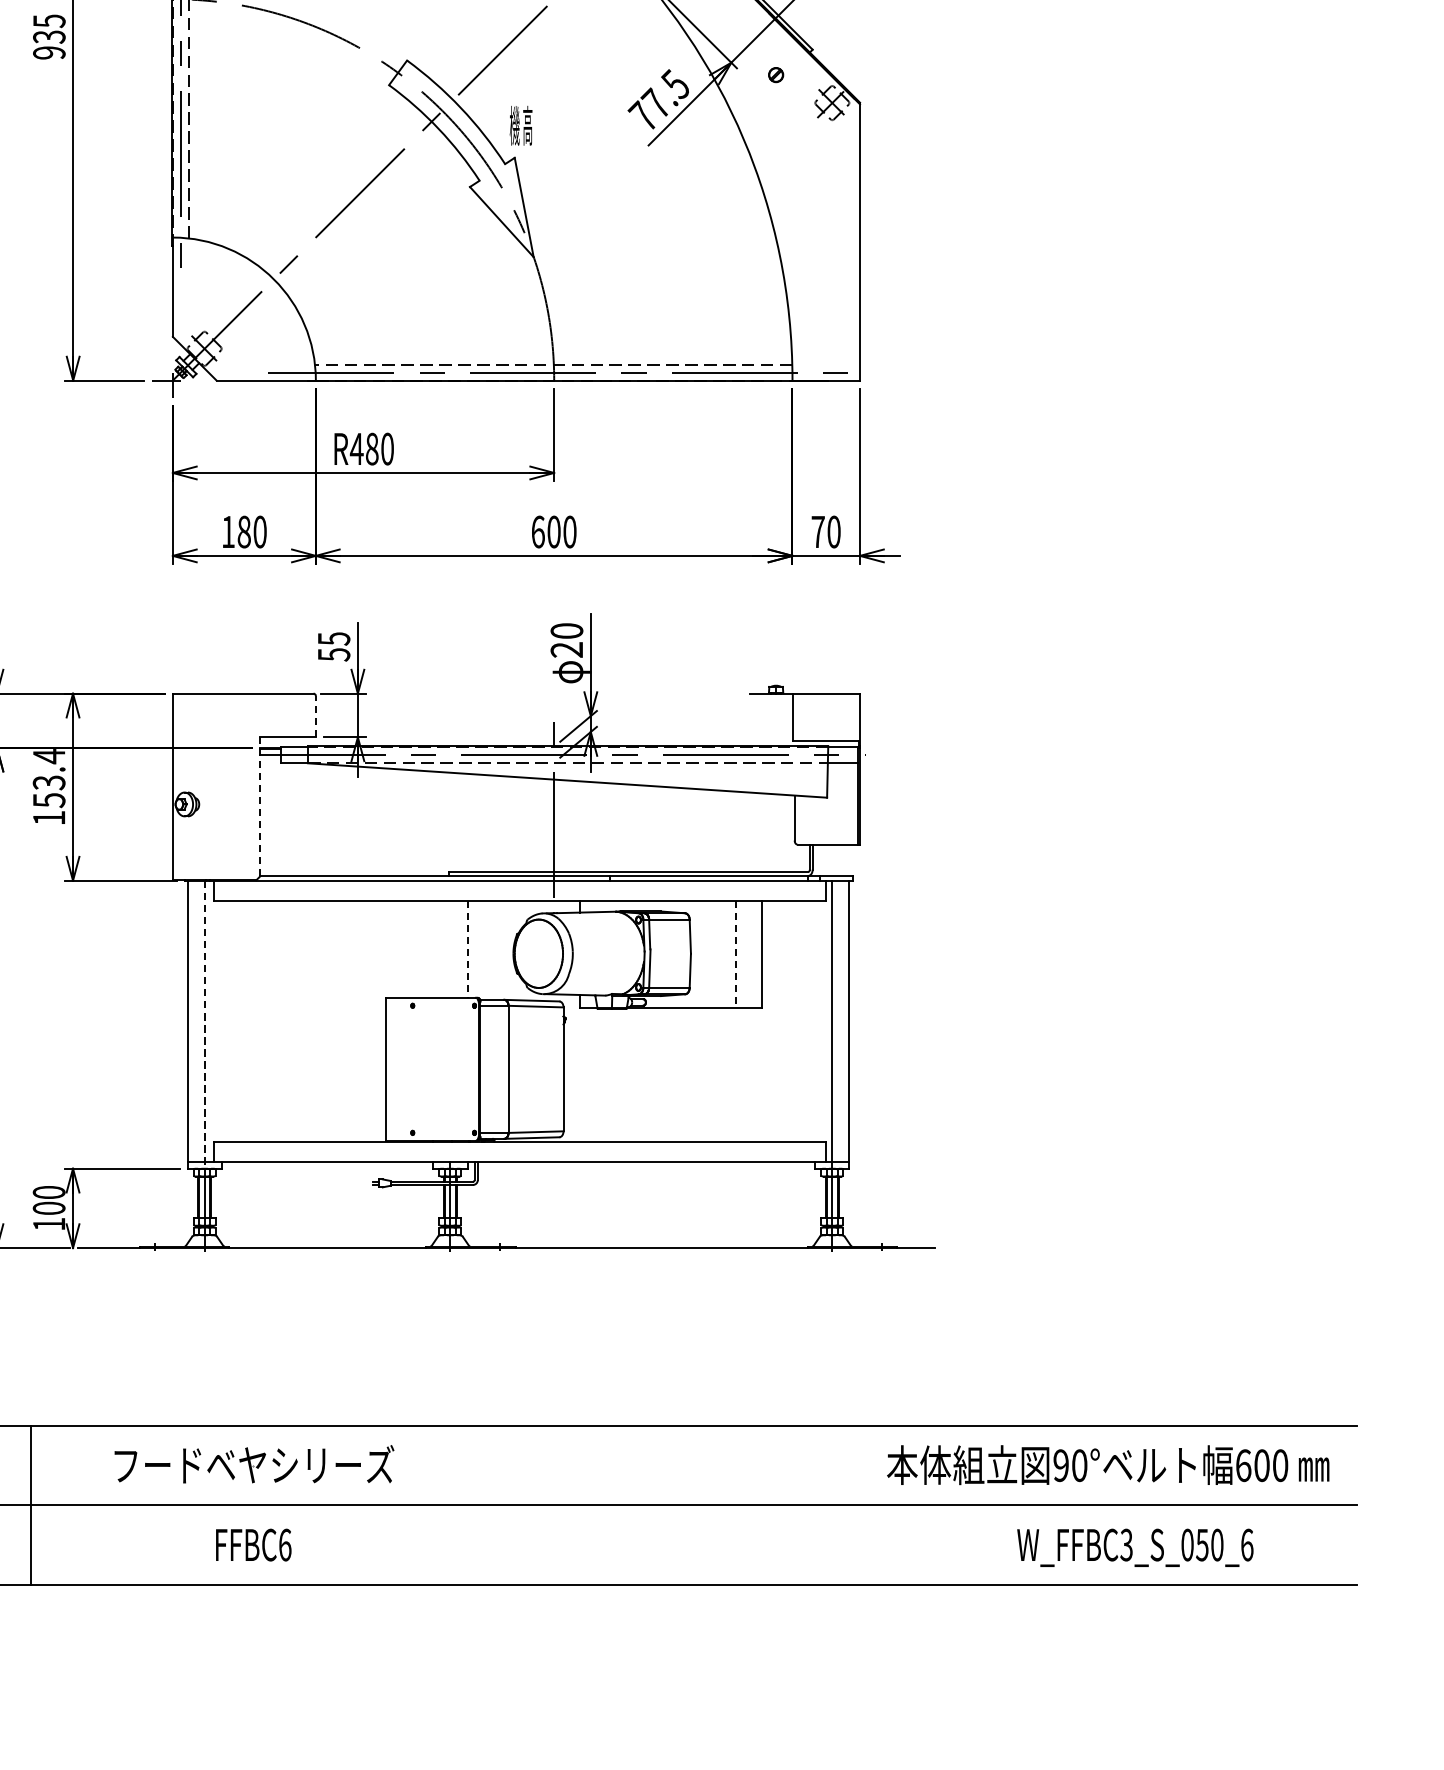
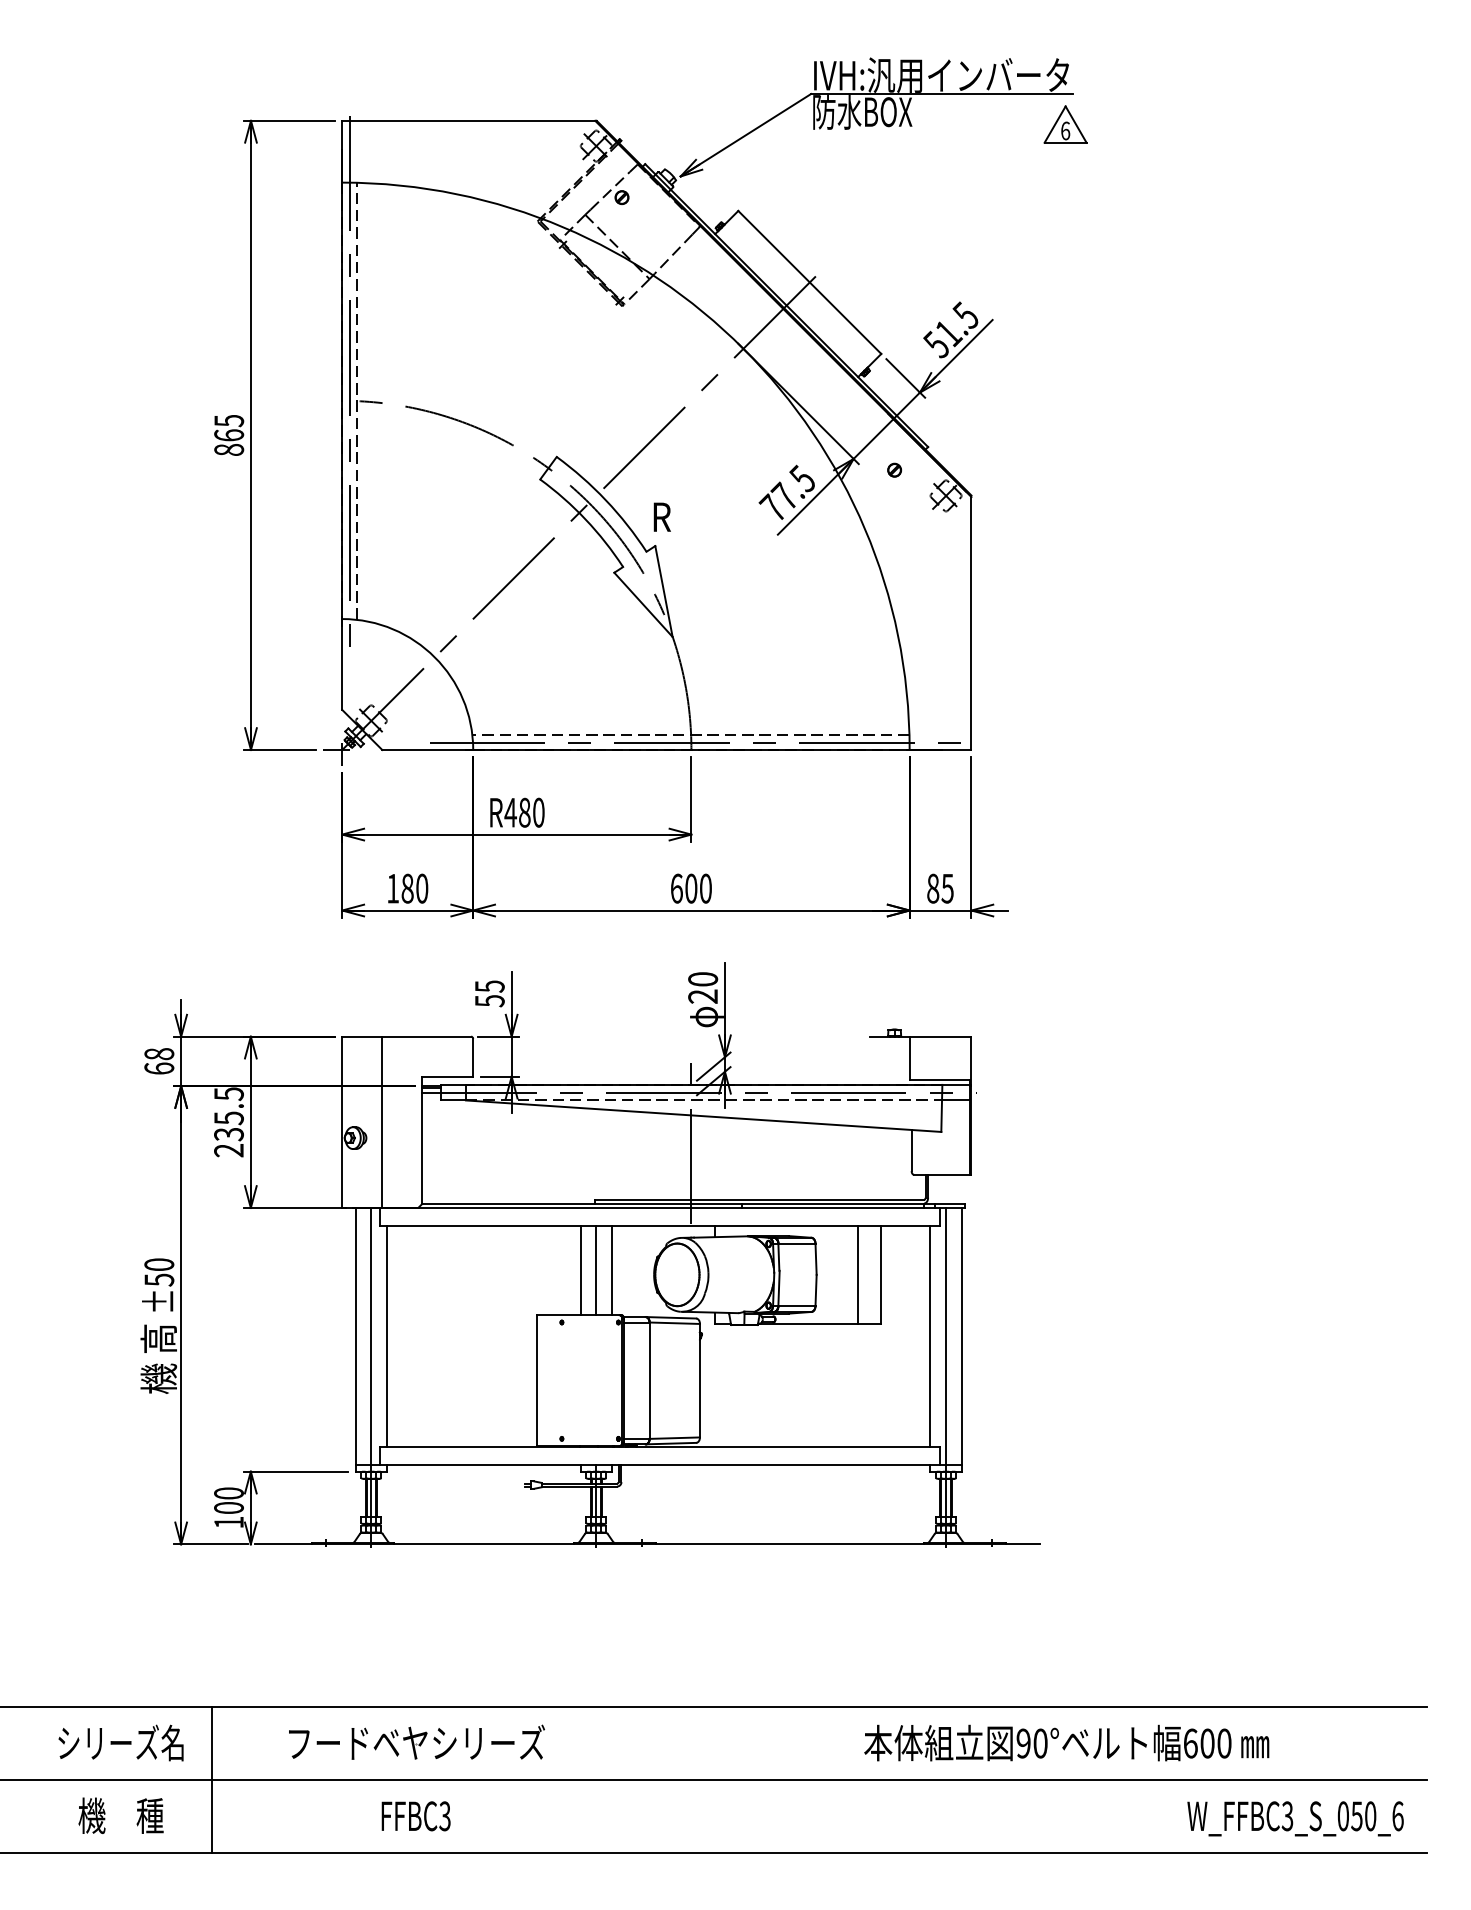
text: (49, 44) -> (229, 442), 935 -> 865
text: (520, 125) -> (660, 516), 機 高 -> R
text: (826, 531) -> (940, 888), 70 -> 85
line: (316, 716) -> (473, 1057), dashed -> solid
line: (216, 786) -> (382, 1121), added
text: (48, 787) -> (228, 1122), 153.4 -> 235.5
line: (260, 807) -> (422, 1140), dashed -> solid
line: (433, 949) -> (580, 1270), added
line: (450, 949) -> (596, 1270), added
line: (467, 949) -> (612, 1270), dashed -> solid
line: (736, 954) -> (858, 1275), dashed -> solid
line: (222, 1021) -> (387, 1336), added
line: (815, 1021) -> (930, 1336), added
line: (204, 1024) -> (371, 1339), dashed -> solid
text: (1107, 1464) -> (1066, 1742), moved
text: (284, 1545) -> (444, 1816), FFBC6 -> FFBC3
text: (1135, 1547) -> (1295, 1818), moved

